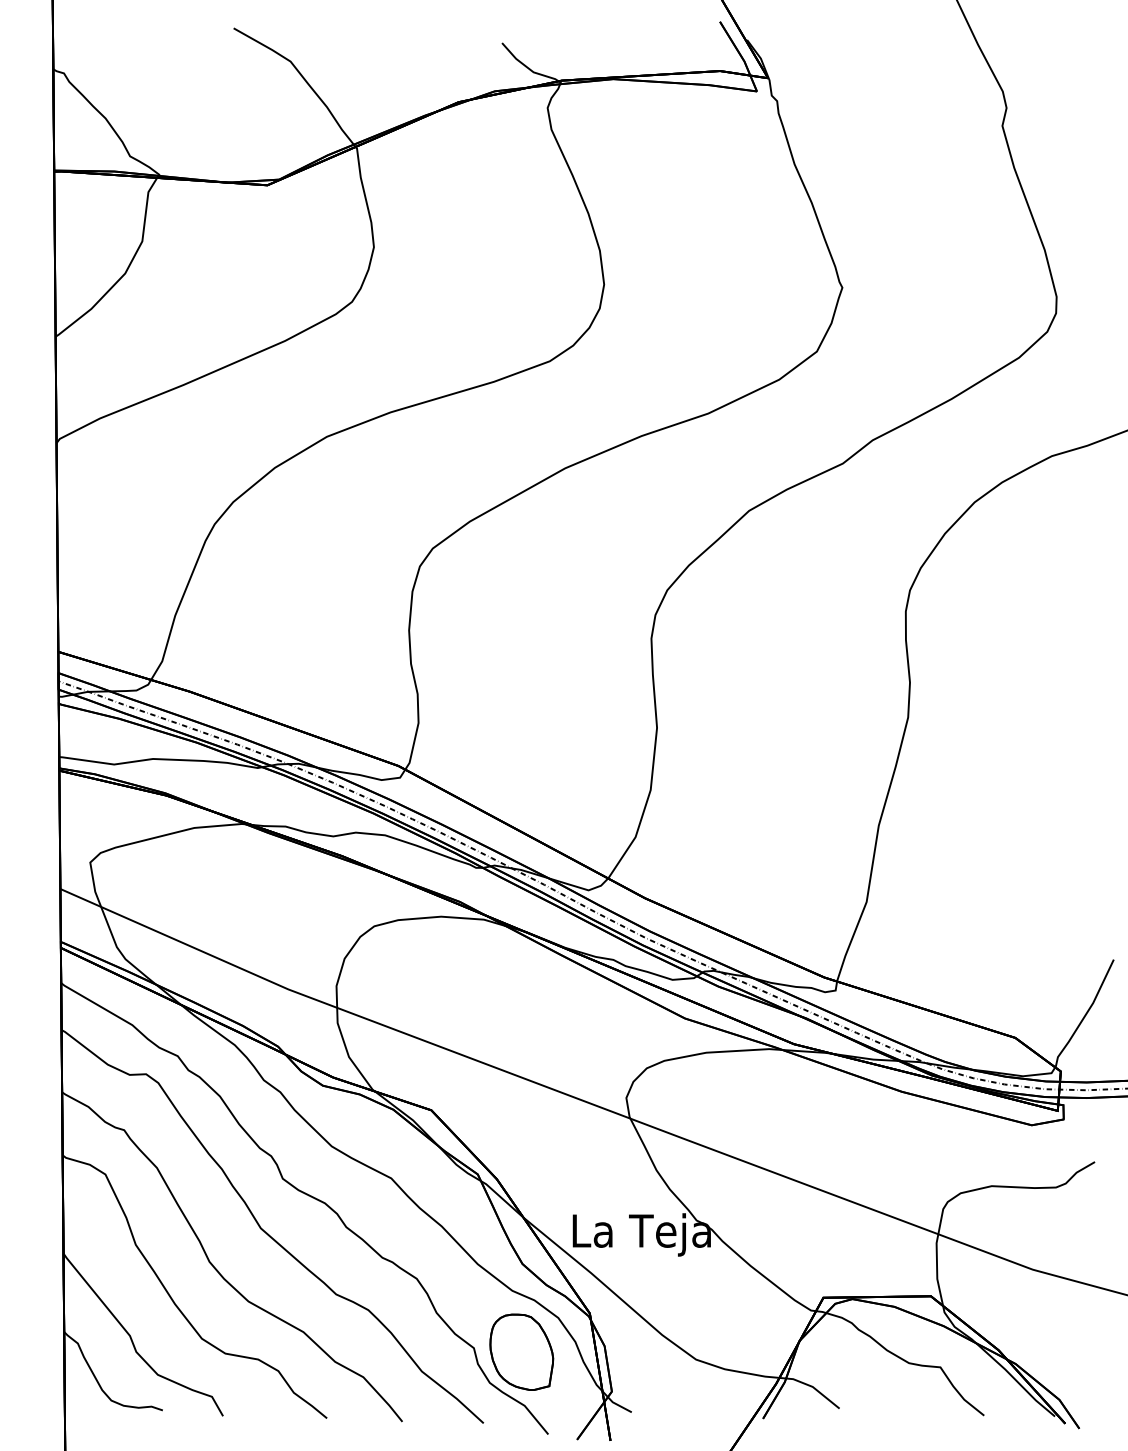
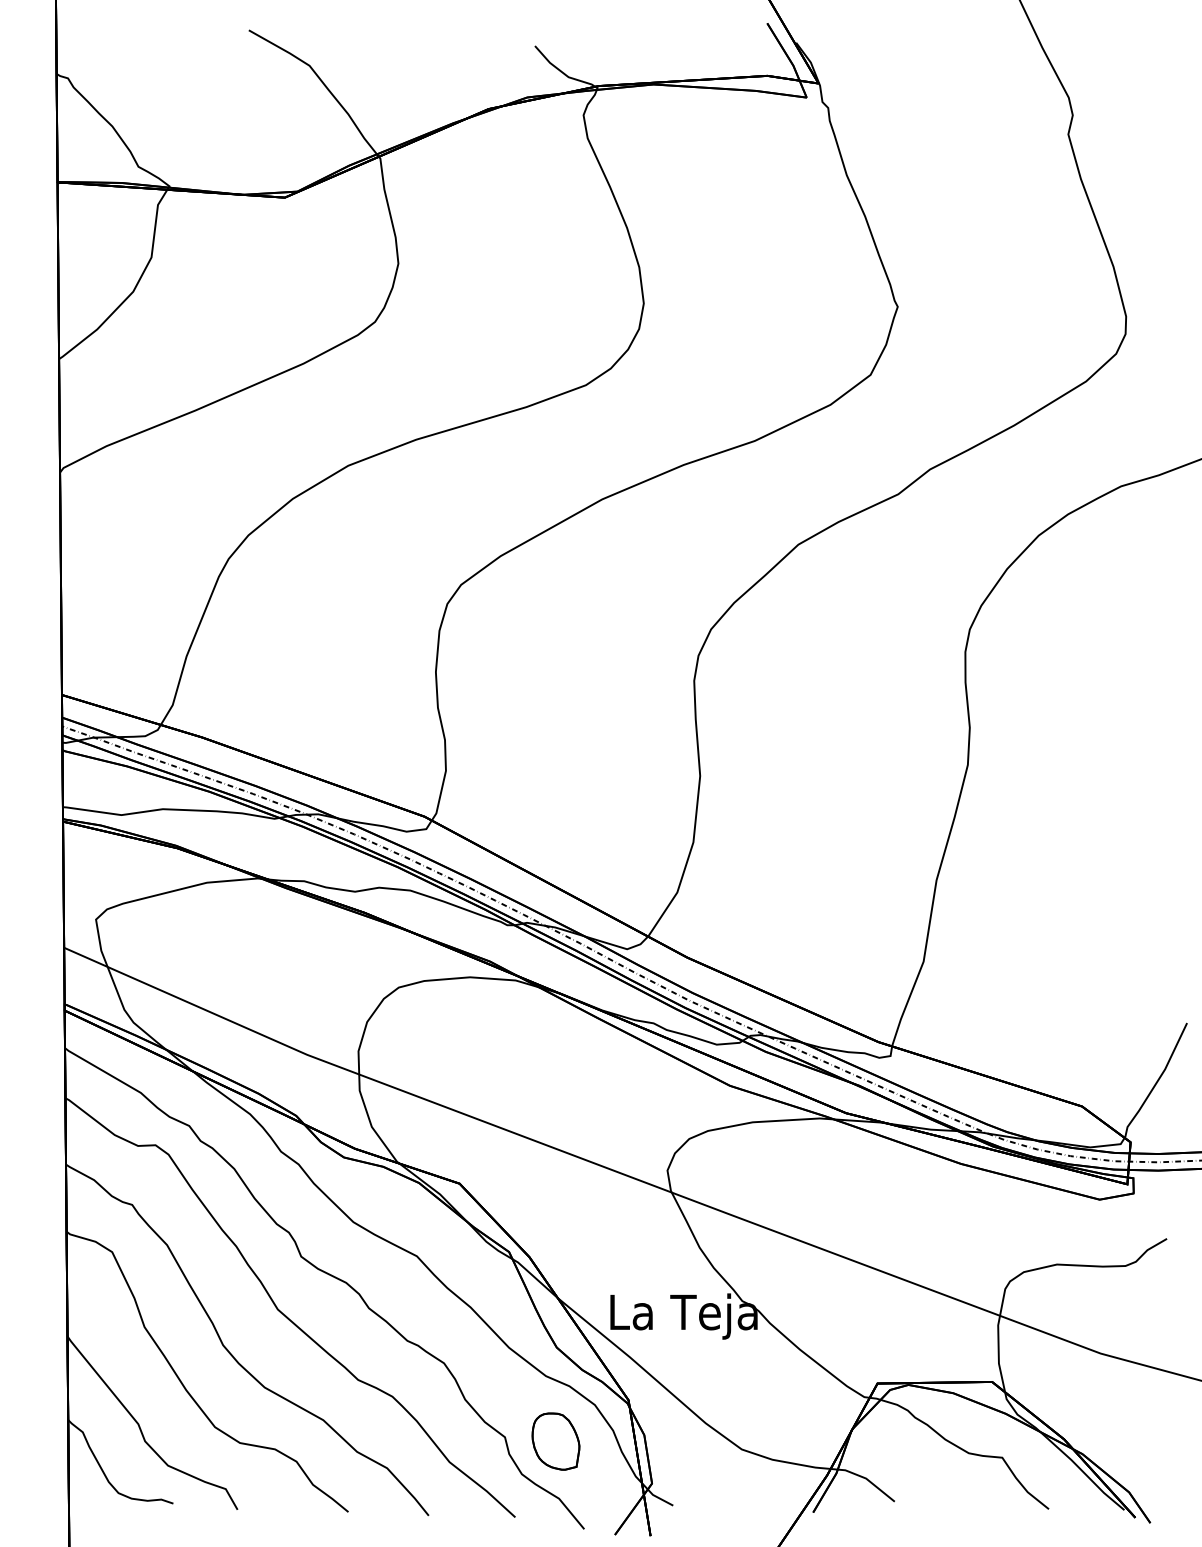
part: (521, 1352) -> (555, 1441), size x0.7

